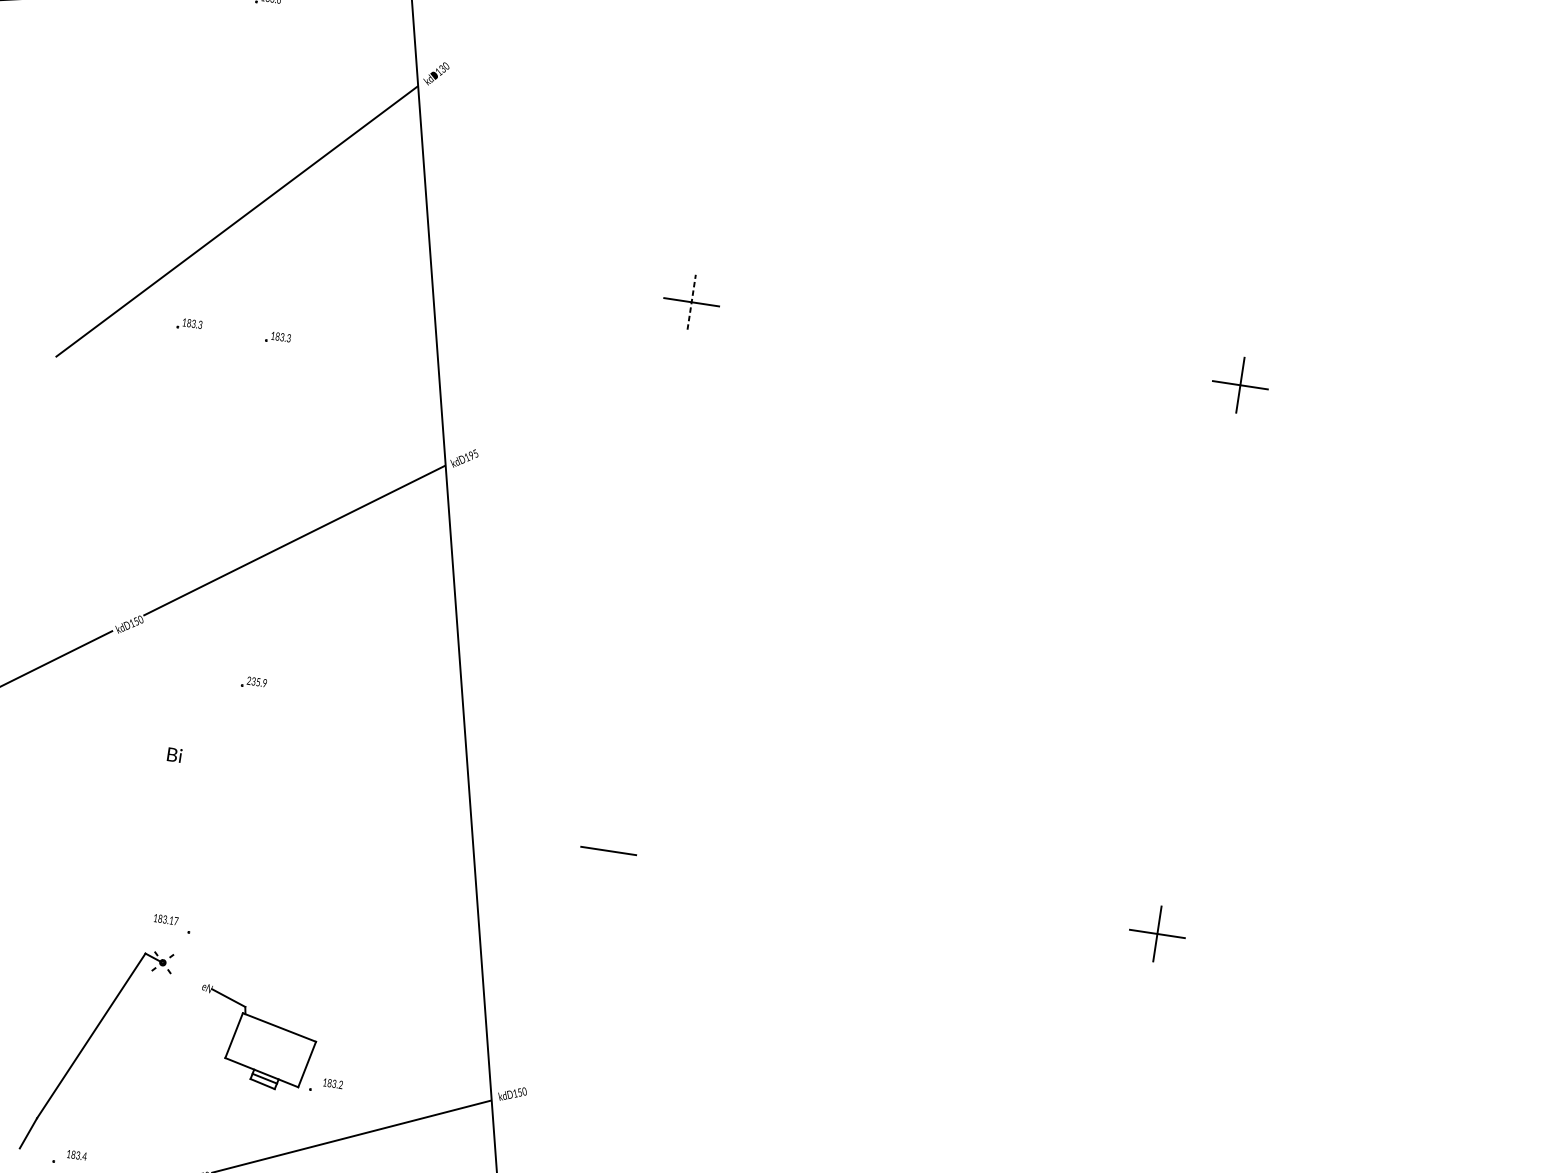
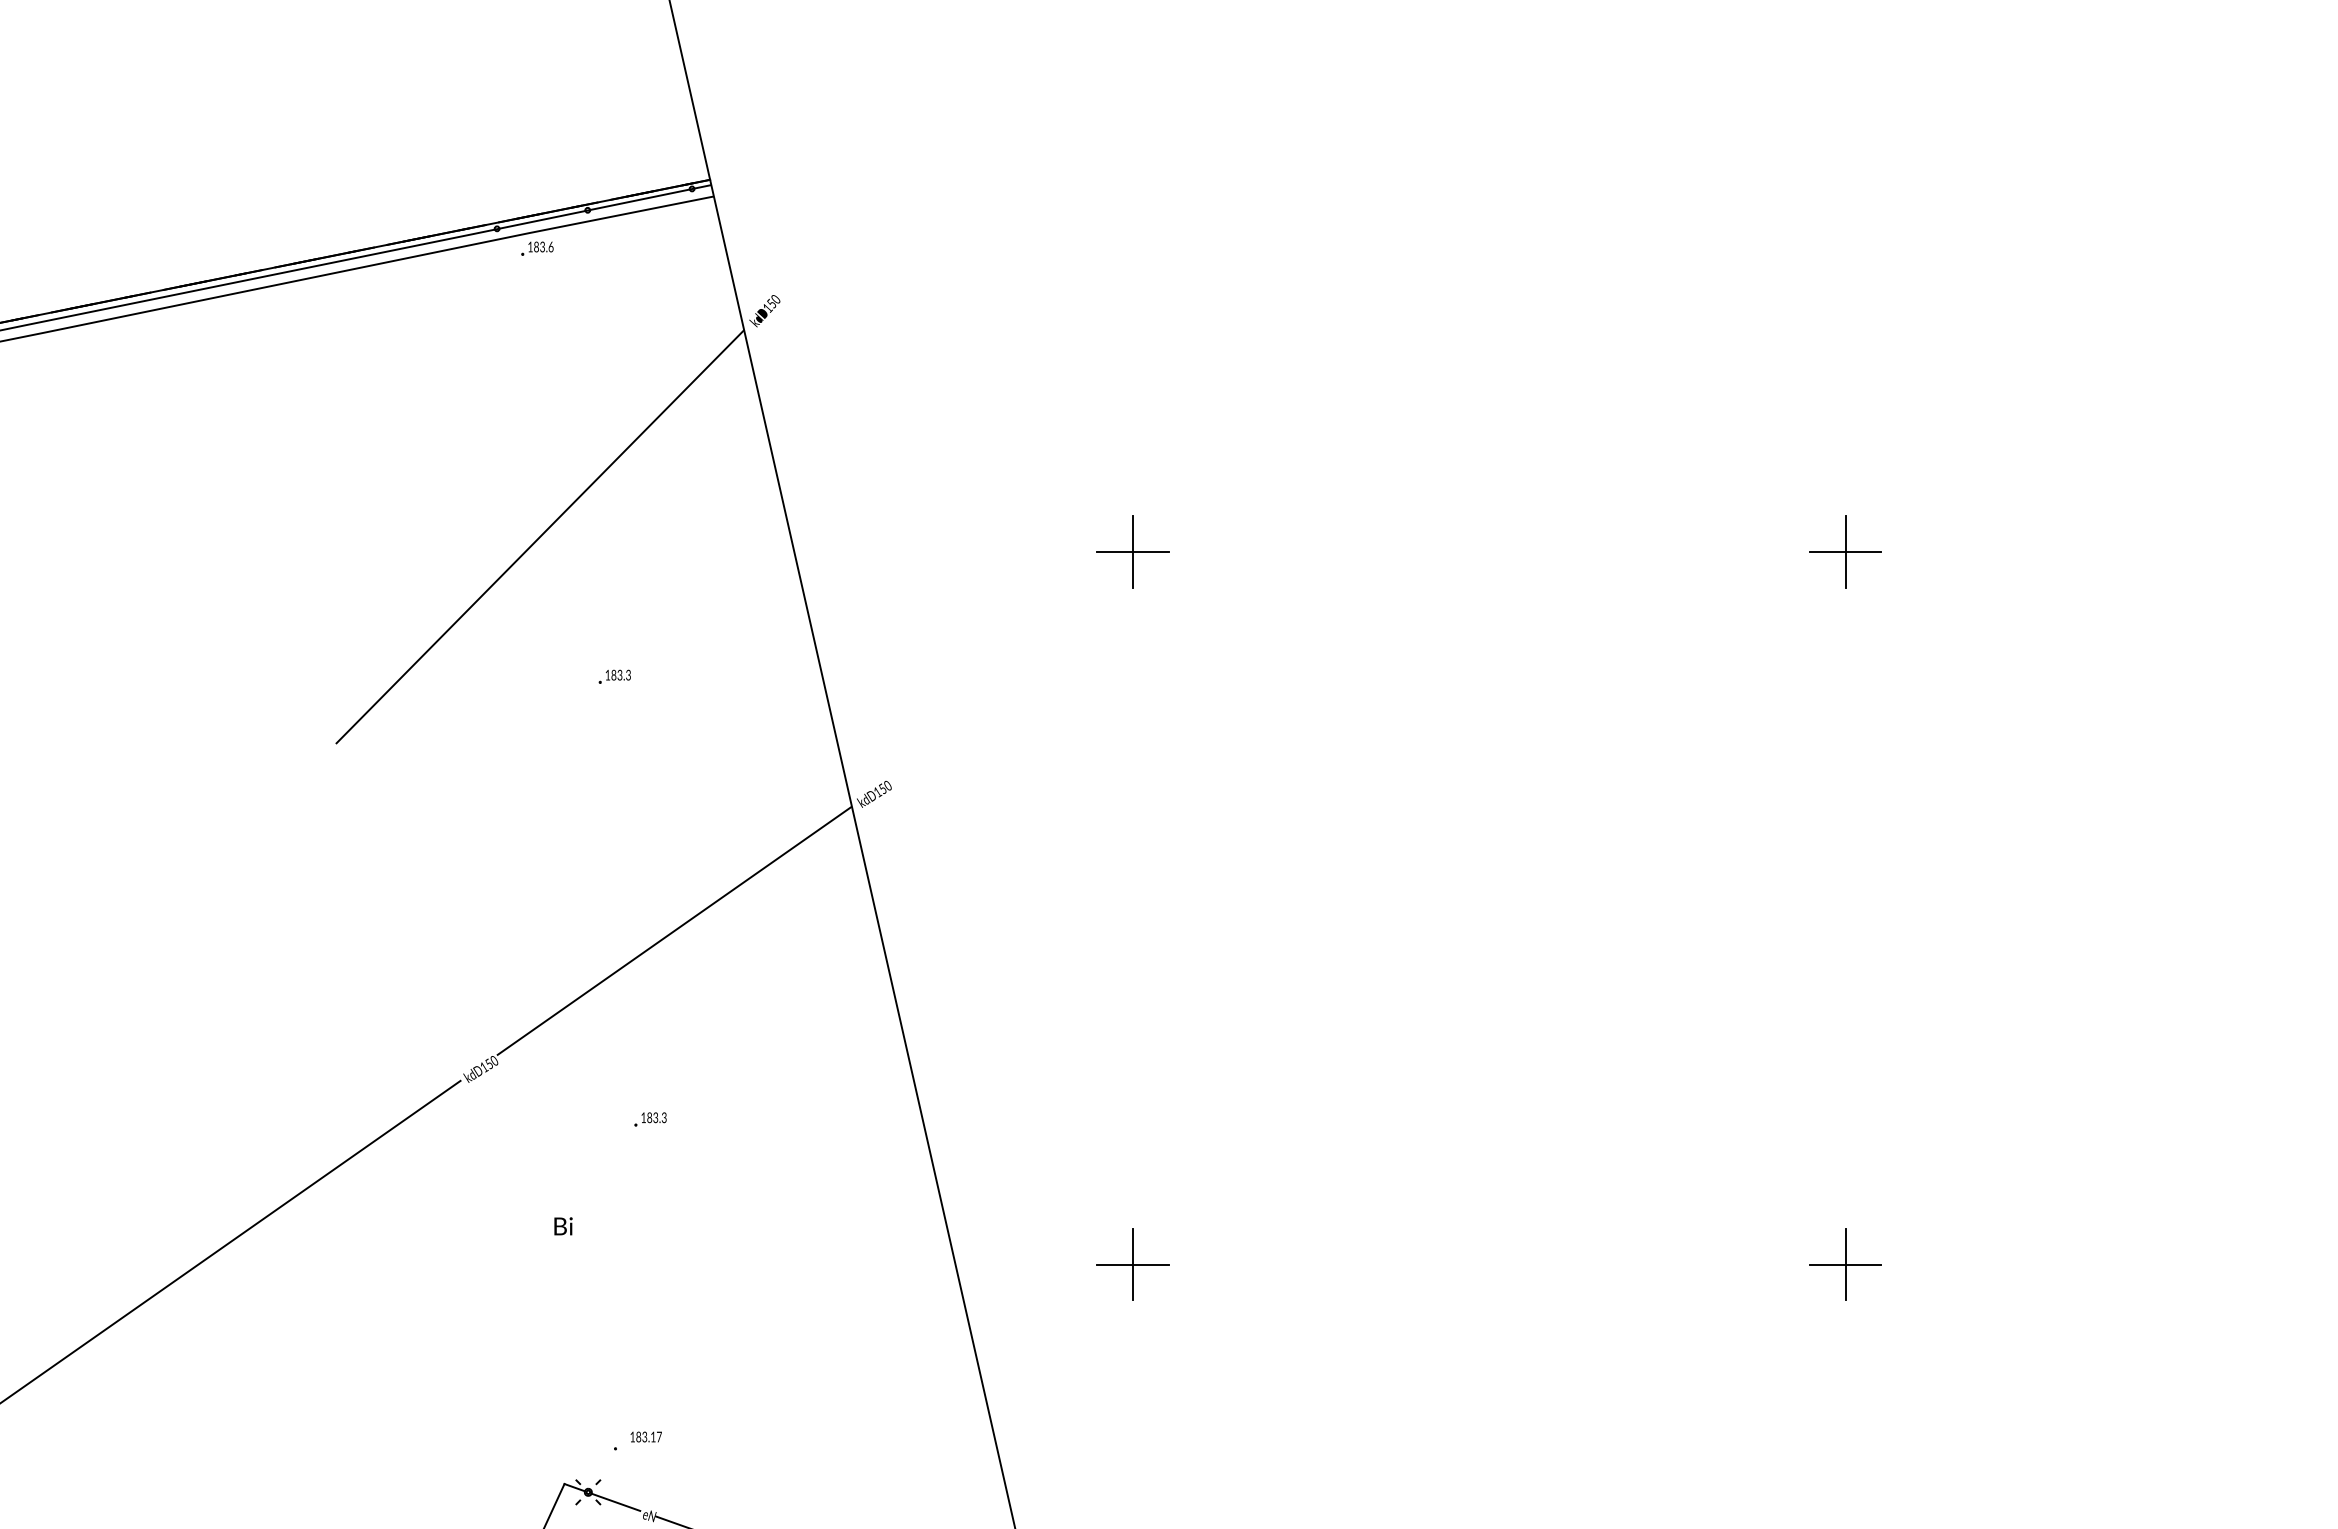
text: (442, 68) -> (771, 303), kdD130 -> kdD150
line: (691, 302) -> (1132, 552), dashed -> solid
part: (189, 324) -> (499, 676), removed
text: (473, 453) -> (885, 786), kdD195 -> kdD150
text: (256, 681) -> (653, 1117), 235.9 -> 183.3
line: (608, 850) -> (1132, 1264), added
text: (165, 919) -> (645, 1436), moved
line: (182, 972) -> (615, 1501), added

